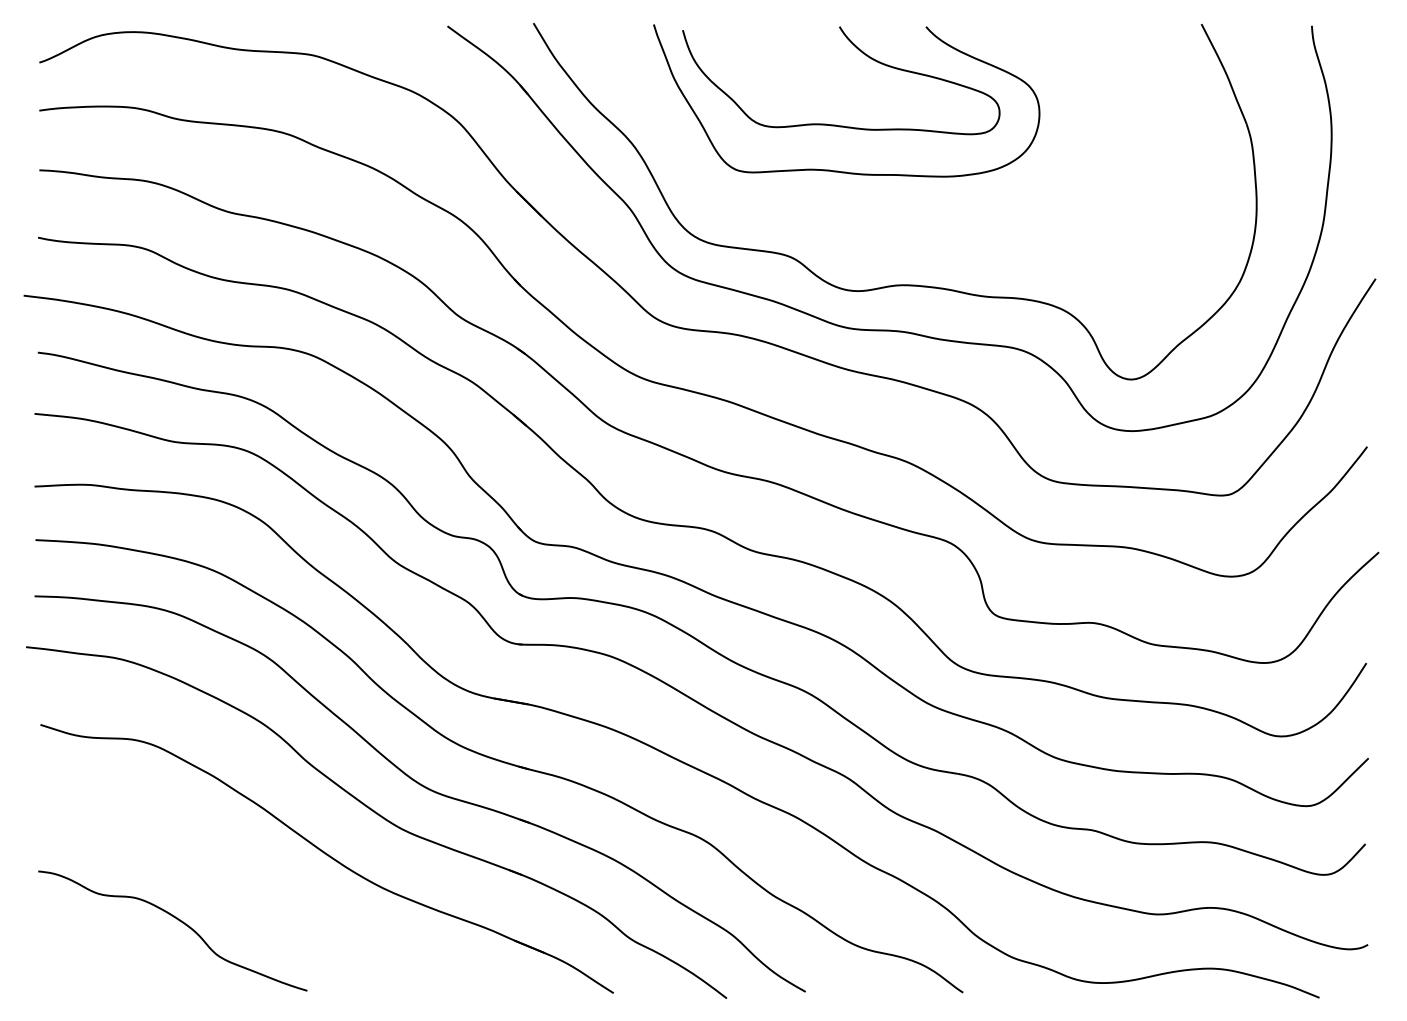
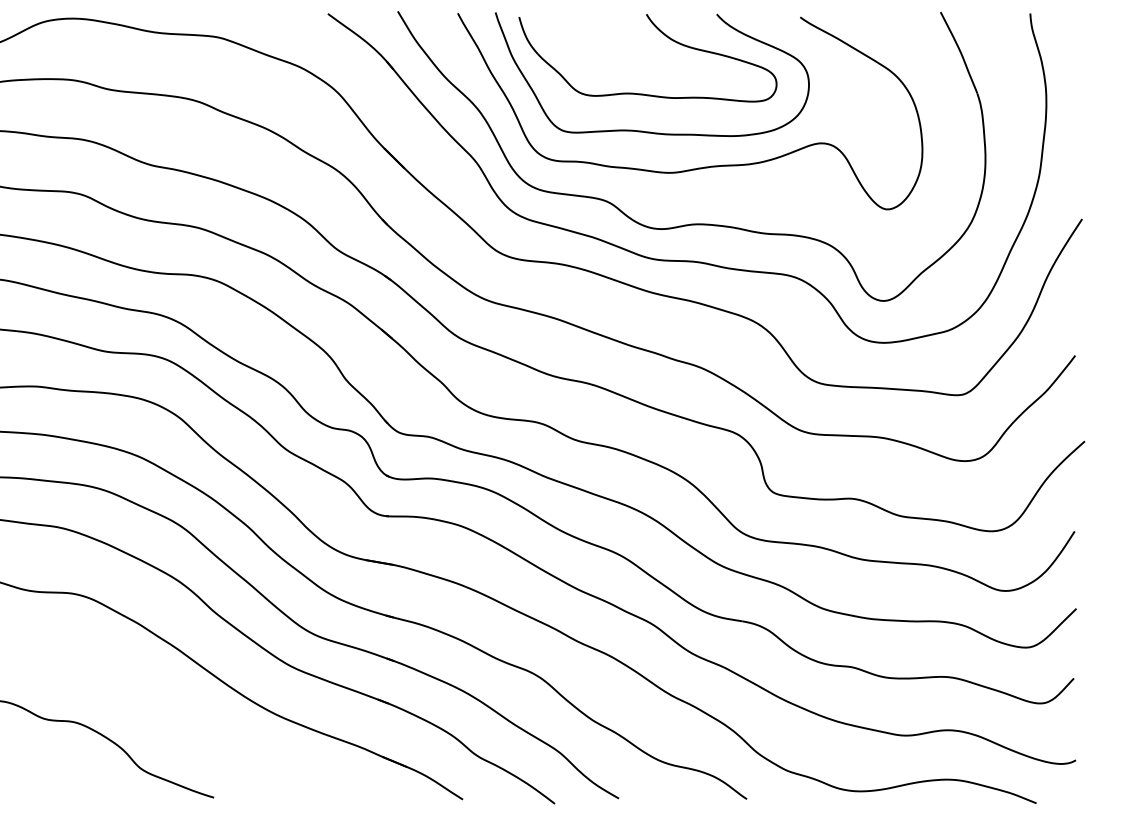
curve: (903, 215) -> (698, 167), added

